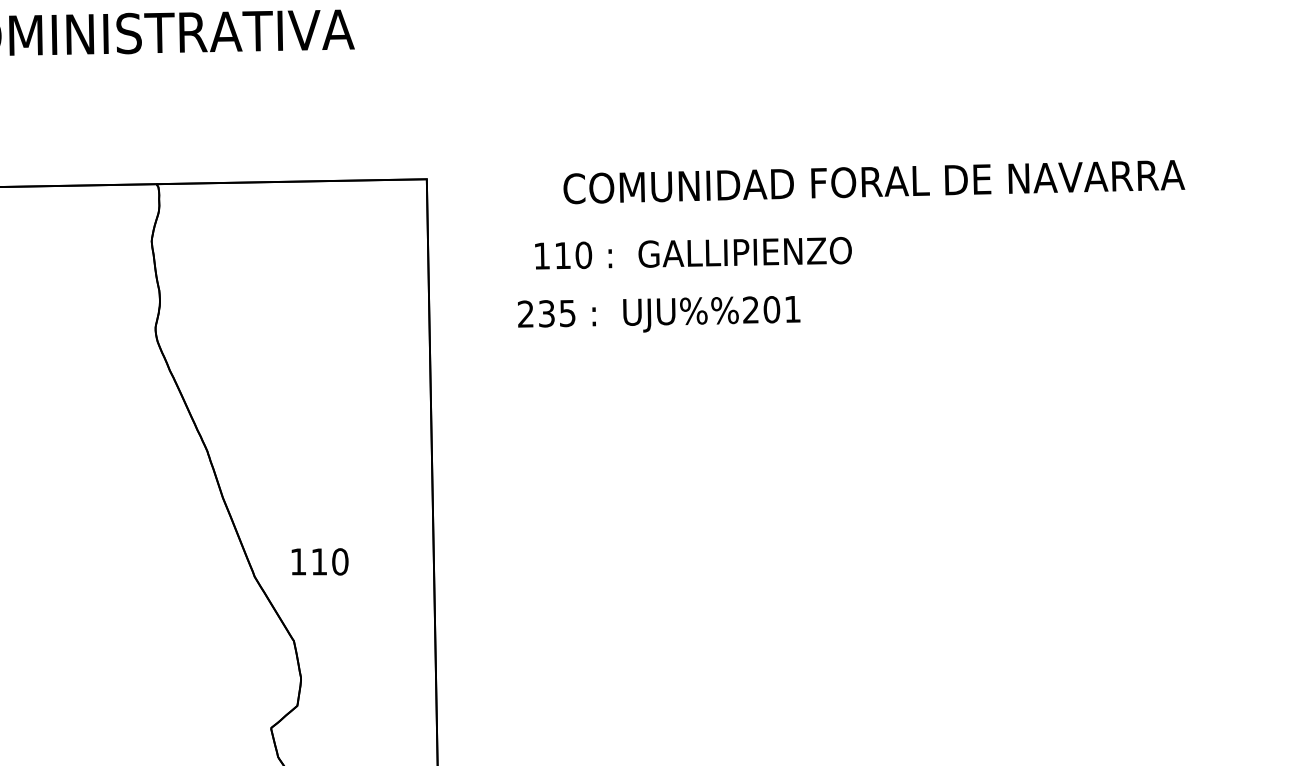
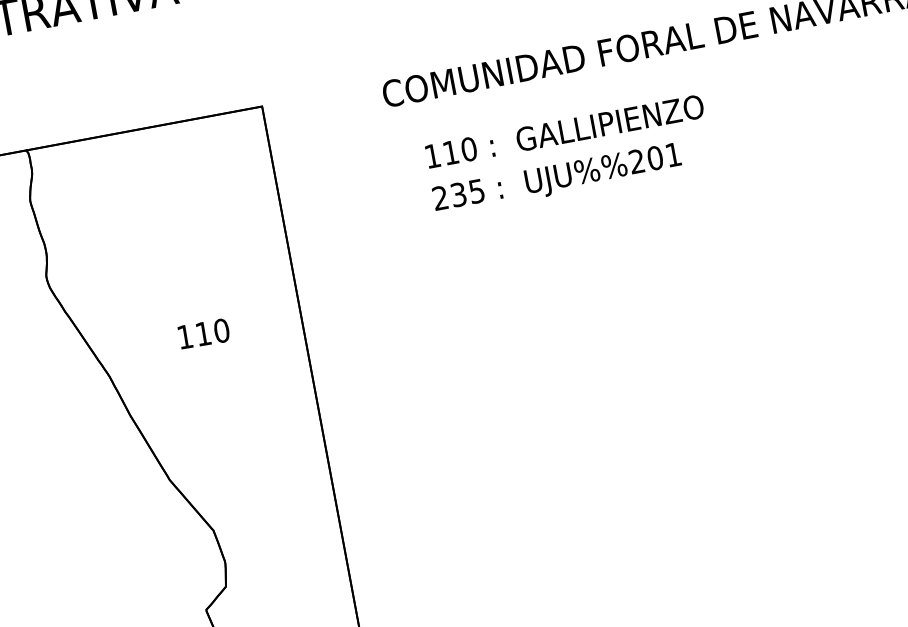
text: (693, 253) -> (564, 131), moved
text: (659, 314) -> (557, 178), moved
text: (319, 561) -> (203, 333), moved

